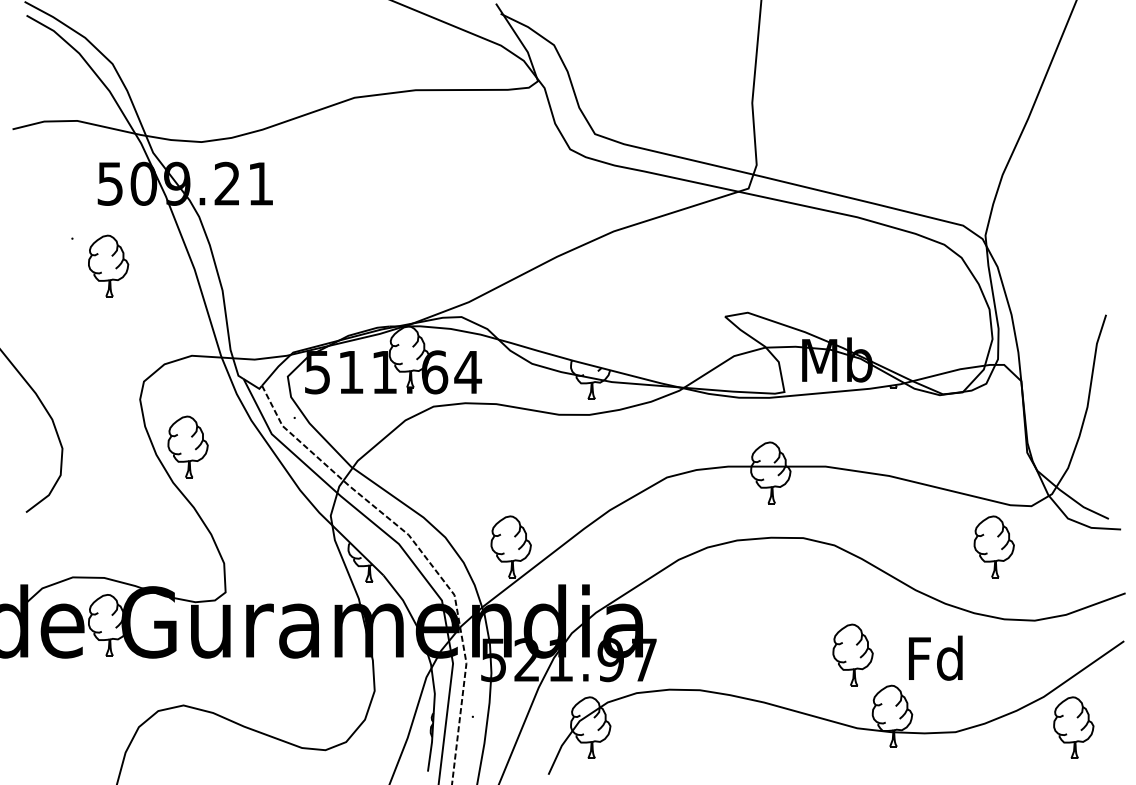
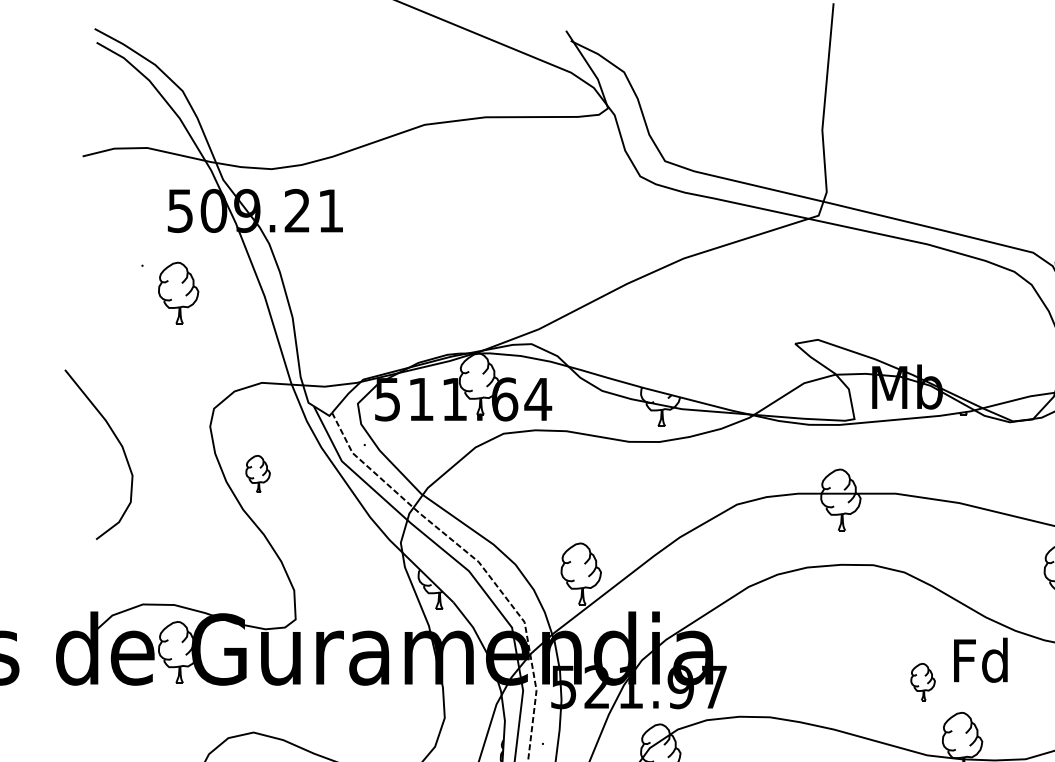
part: (187, 446) -> (257, 473), size x0.6
part: (852, 654) -> (922, 681), size x0.6
text: (935, 657) -> (980, 659), moved

